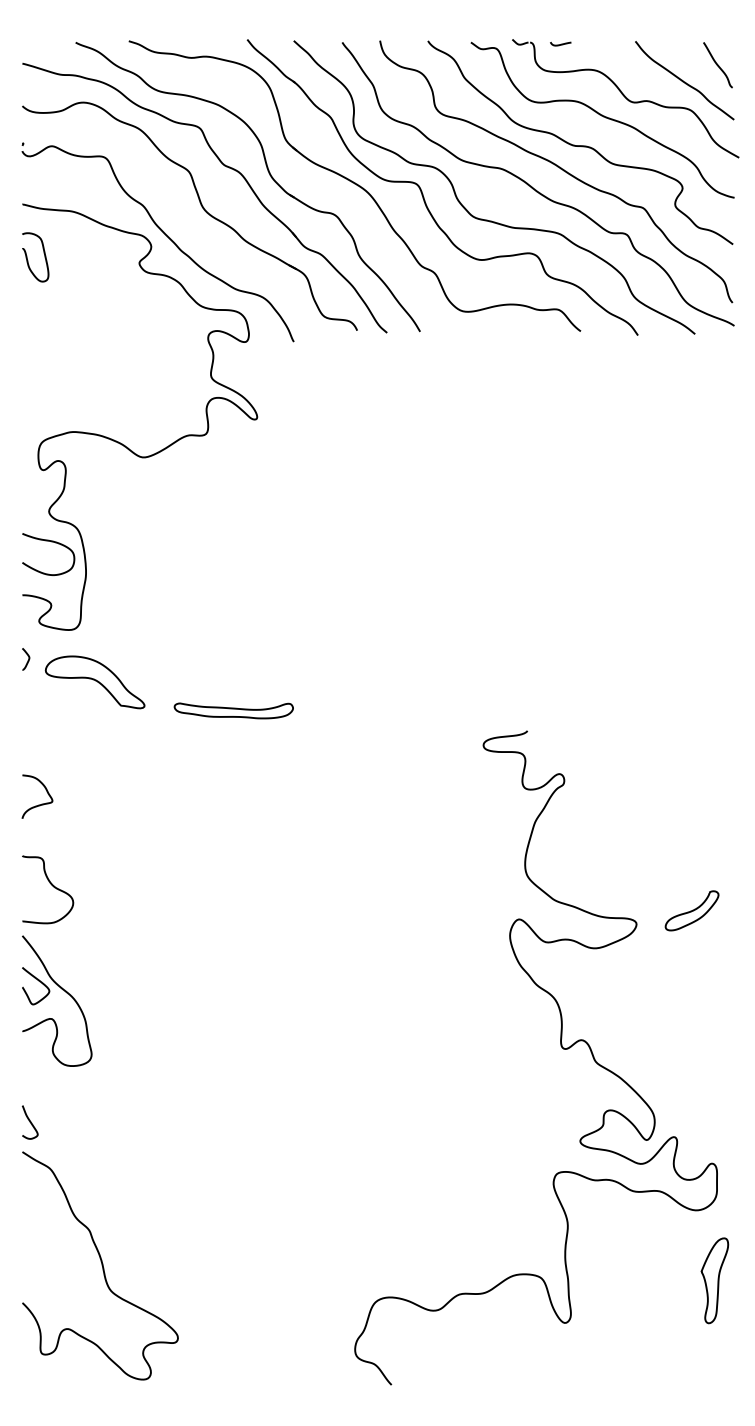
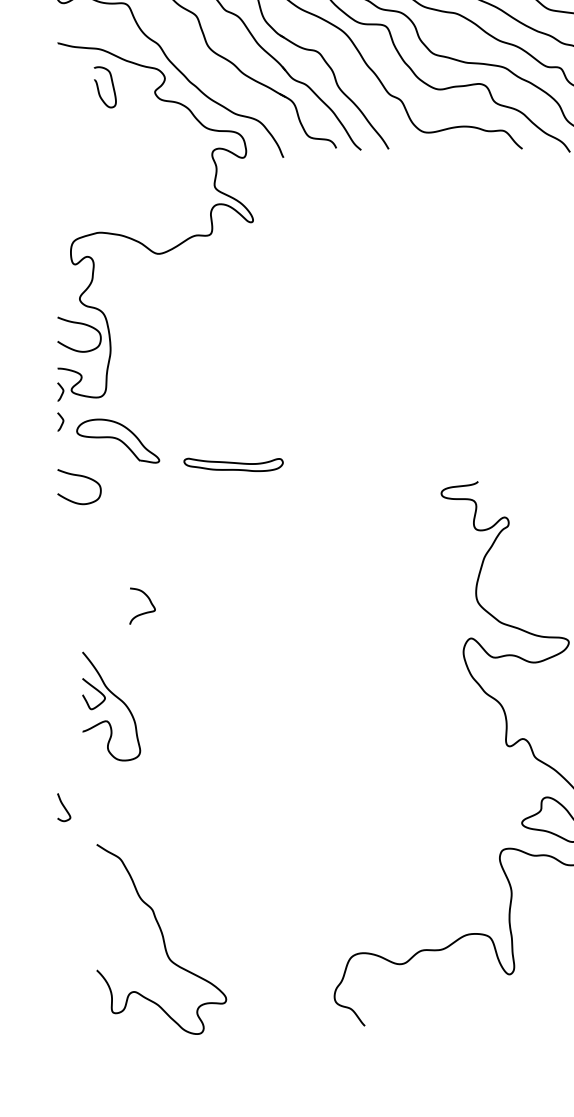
curve: (28, 260) -> (99, 89), moved
curve: (27, 624) -> (61, 392), added
curve: (51, 725) -> (81, 477), added
part: (41, 803) -> (145, 611), moved
curve: (51, 885) -> (81, 610), removed
part: (48, 995) -> (104, 701), moved
curve: (101, 1265) -> (162, 939), moved

